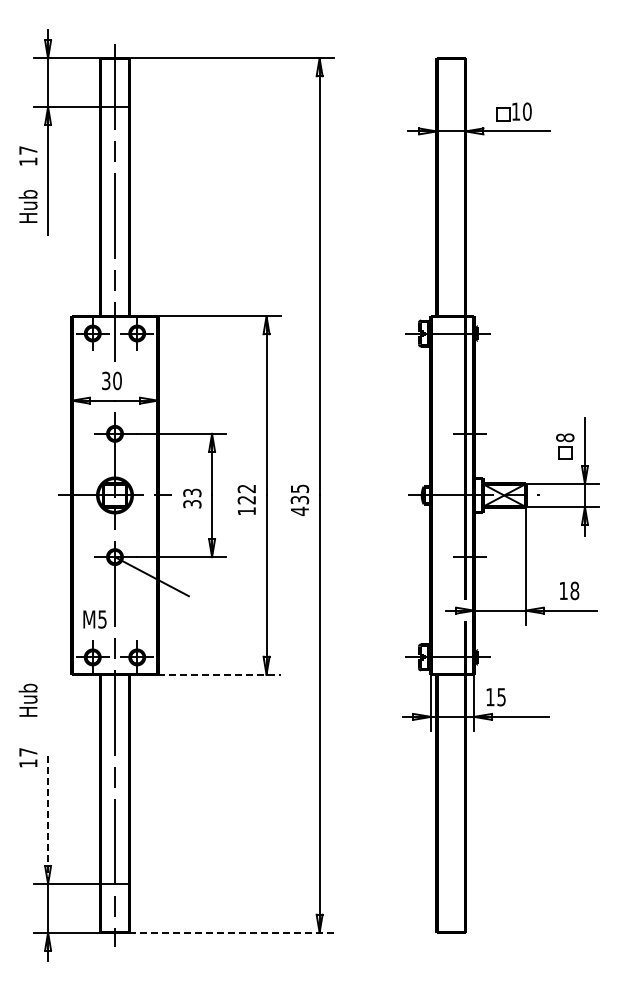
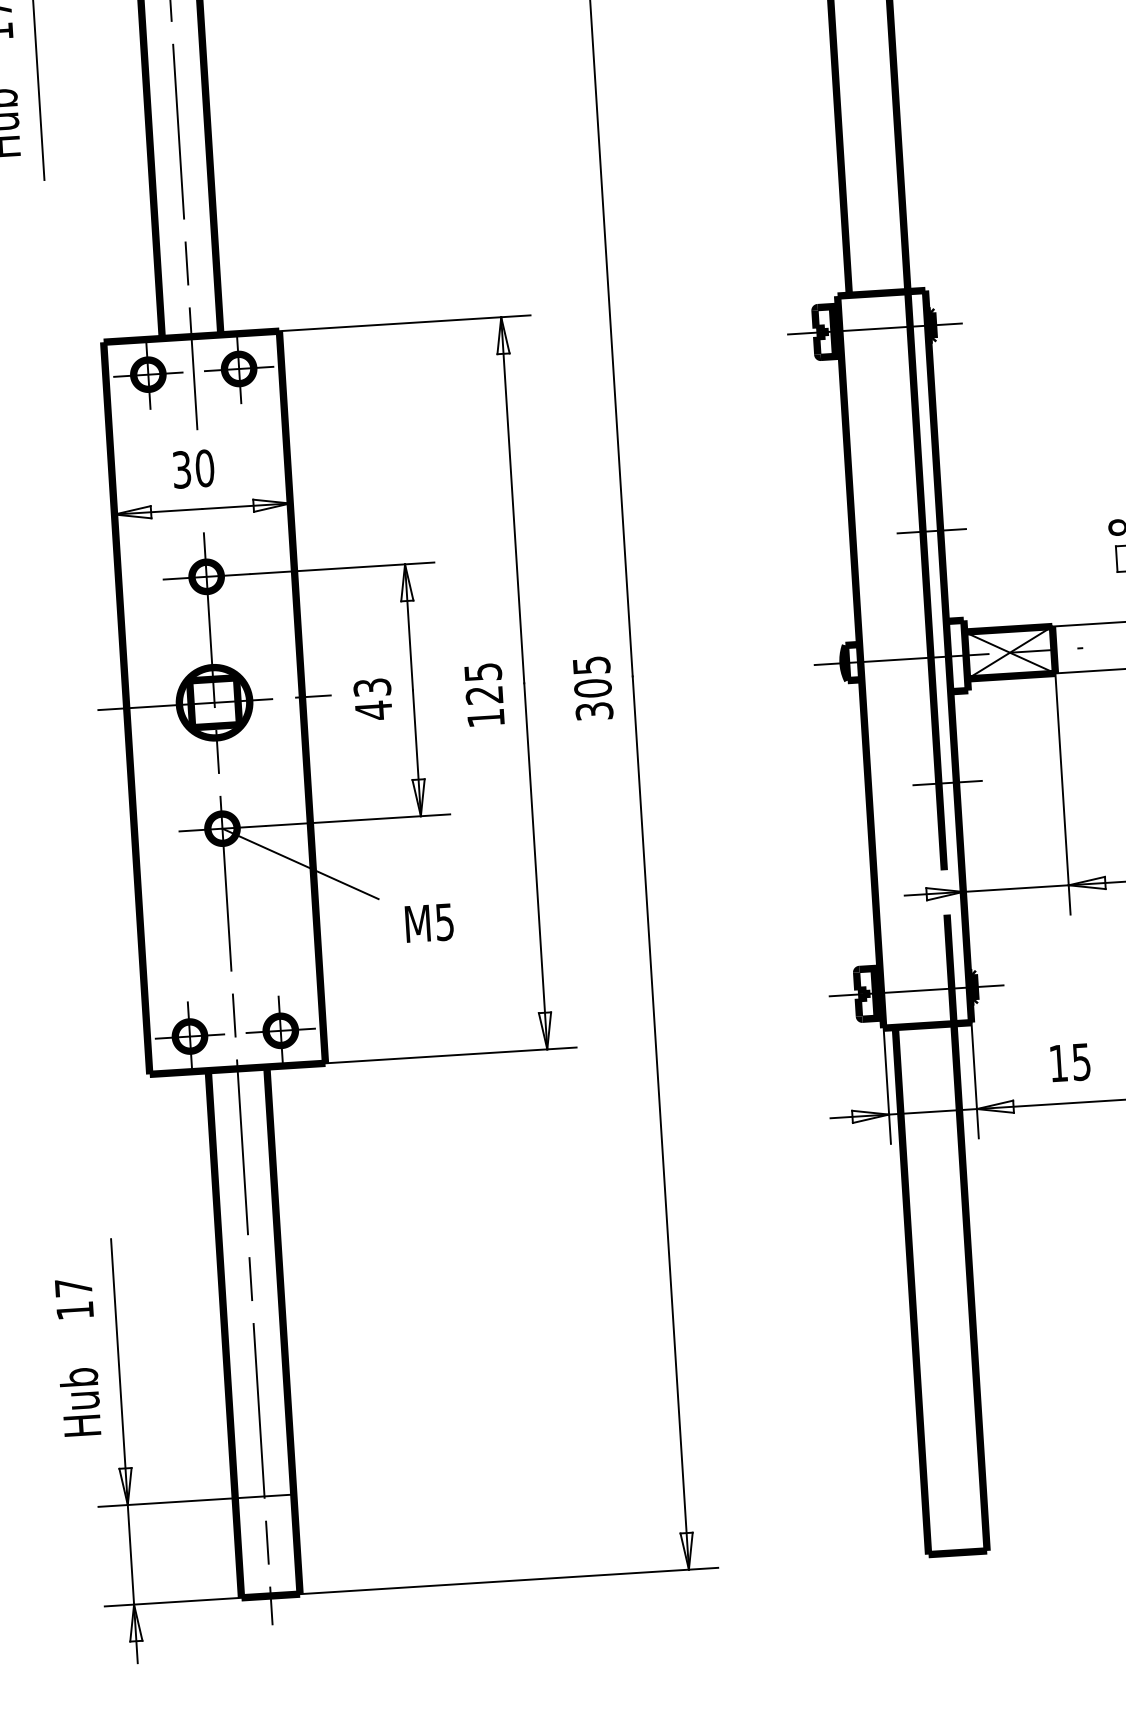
text: (246, 488) -> (482, 671), 122 -> 125
text: (192, 503) -> (373, 709), 33 -> 43
text: (299, 505) -> (592, 699), 435 -> 305
text: (94, 619) -> (428, 923), moved
line: (219, 674) -> (451, 1055), dashed -> solid
text: (495, 697) -> (1069, 1063), moved
text: (27, 699) -> (78, 1400), moved
text: (28, 757) -> (74, 1298), moved
line: (48, 818) -> (120, 1371), dashed -> solid
line: (232, 932) -> (510, 1580), dashed -> solid

